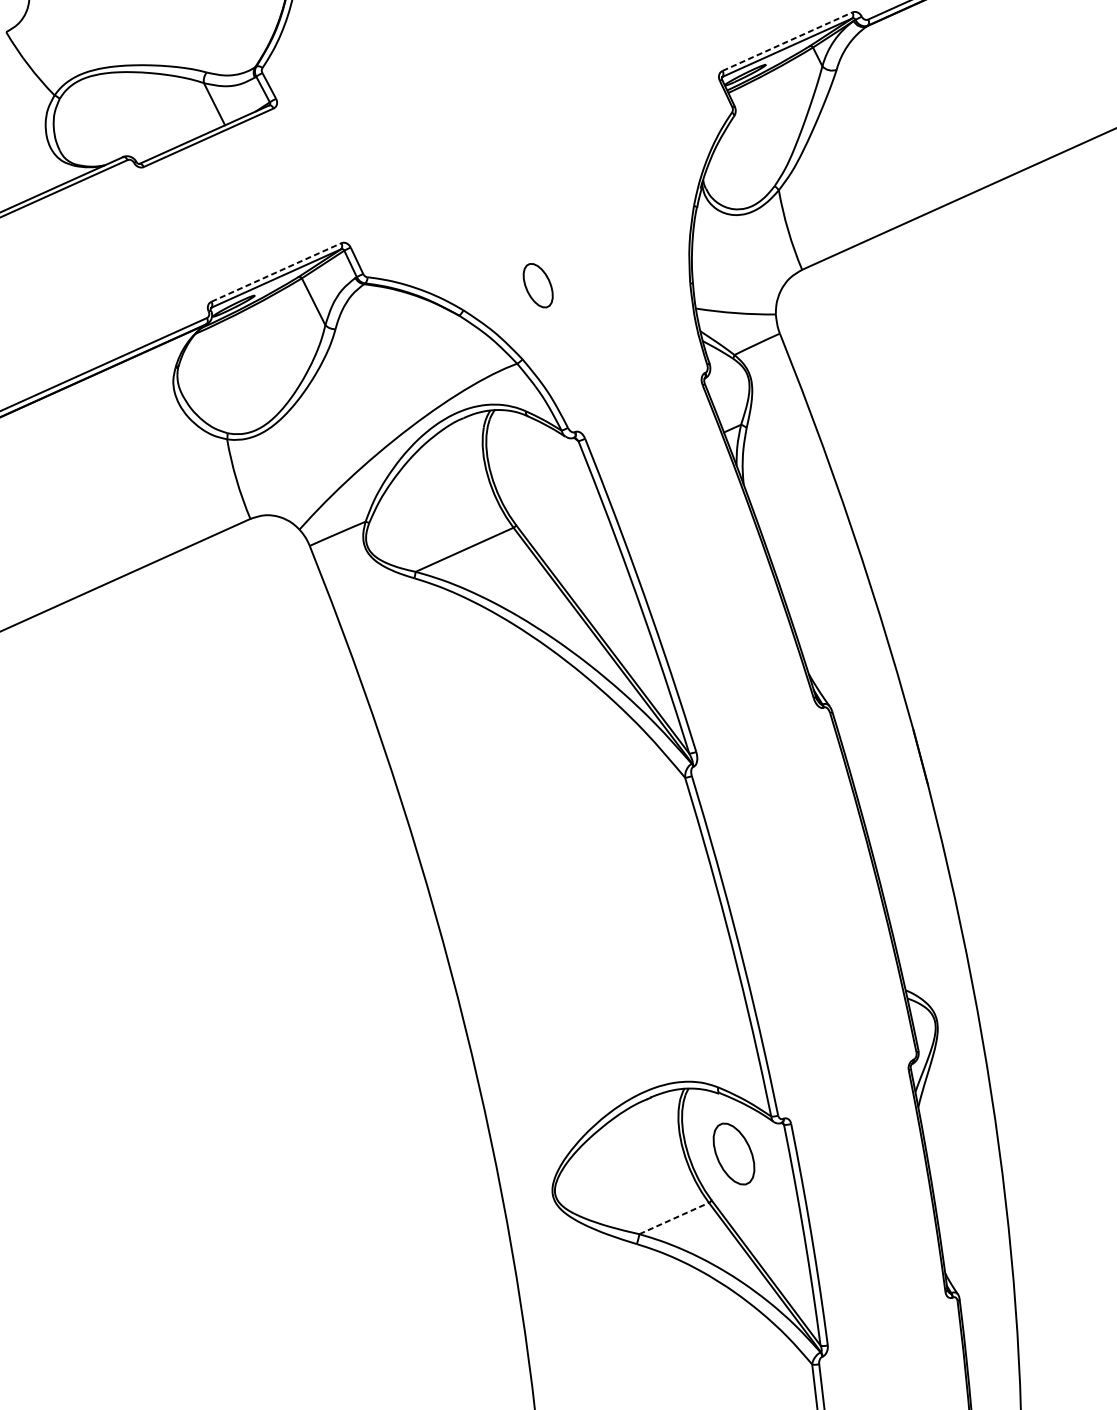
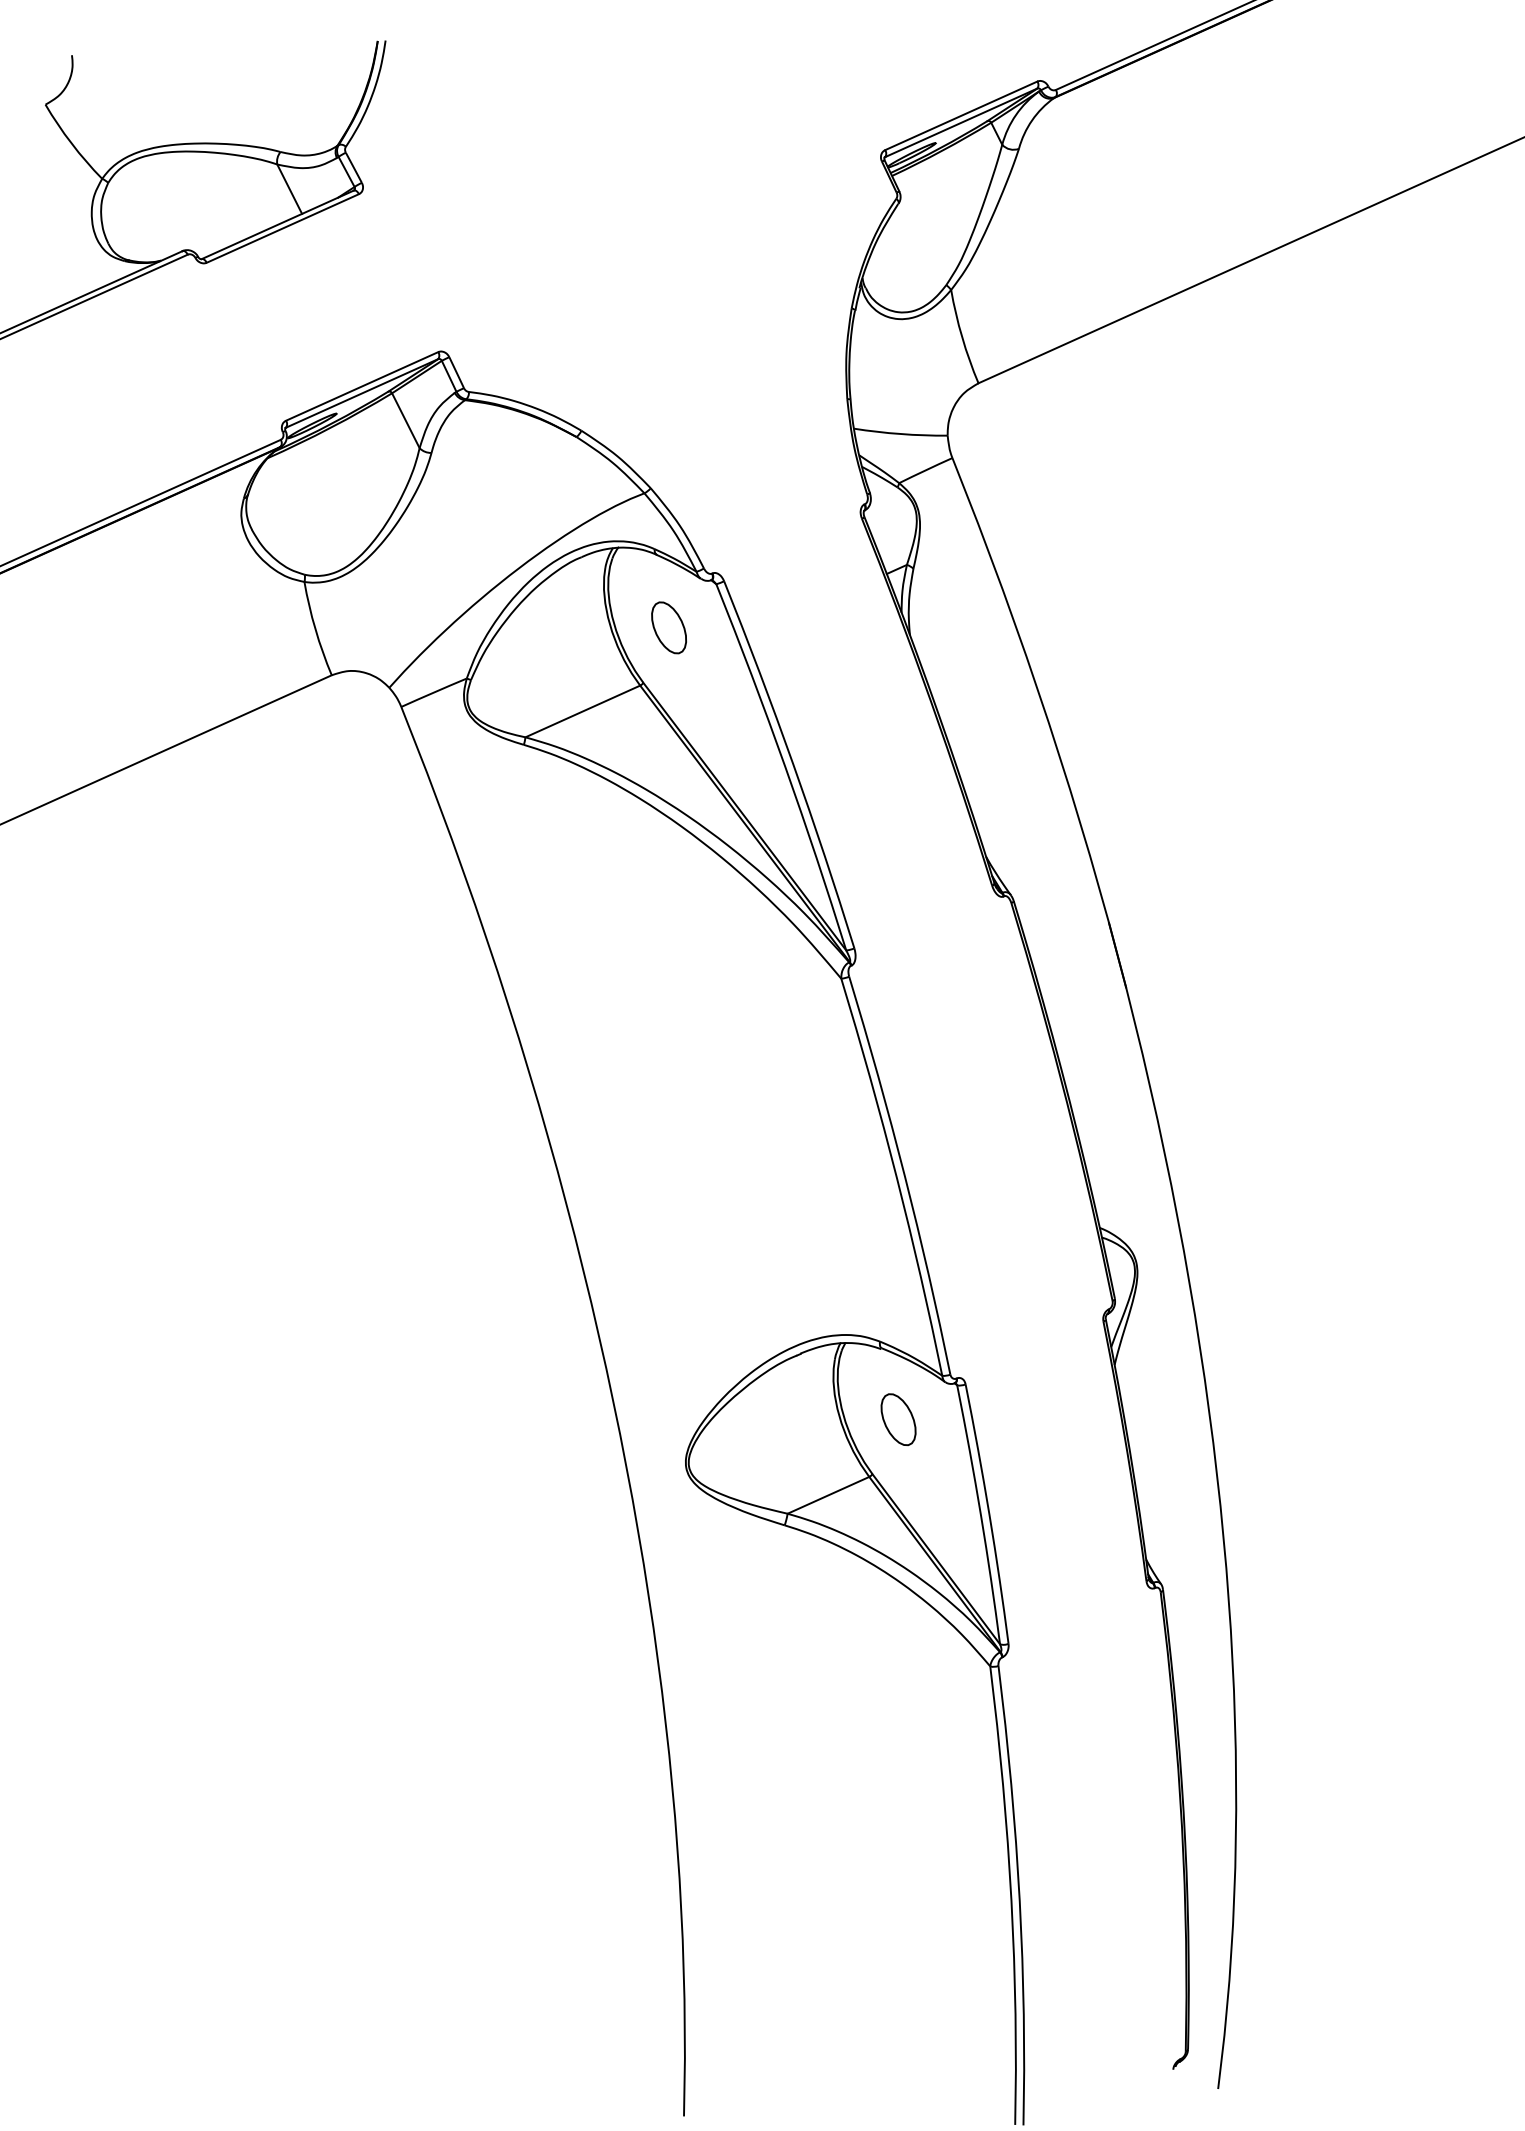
line: (787, 41) -> (961, 115), dashed -> solid
line: (276, 272) -> (362, 386), dashed -> solid
part: (537, 285) -> (668, 627), moved
part: (733, 1153) -> (898, 1419), size x0.71
line: (674, 1218) -> (828, 1495), dashed -> solid

